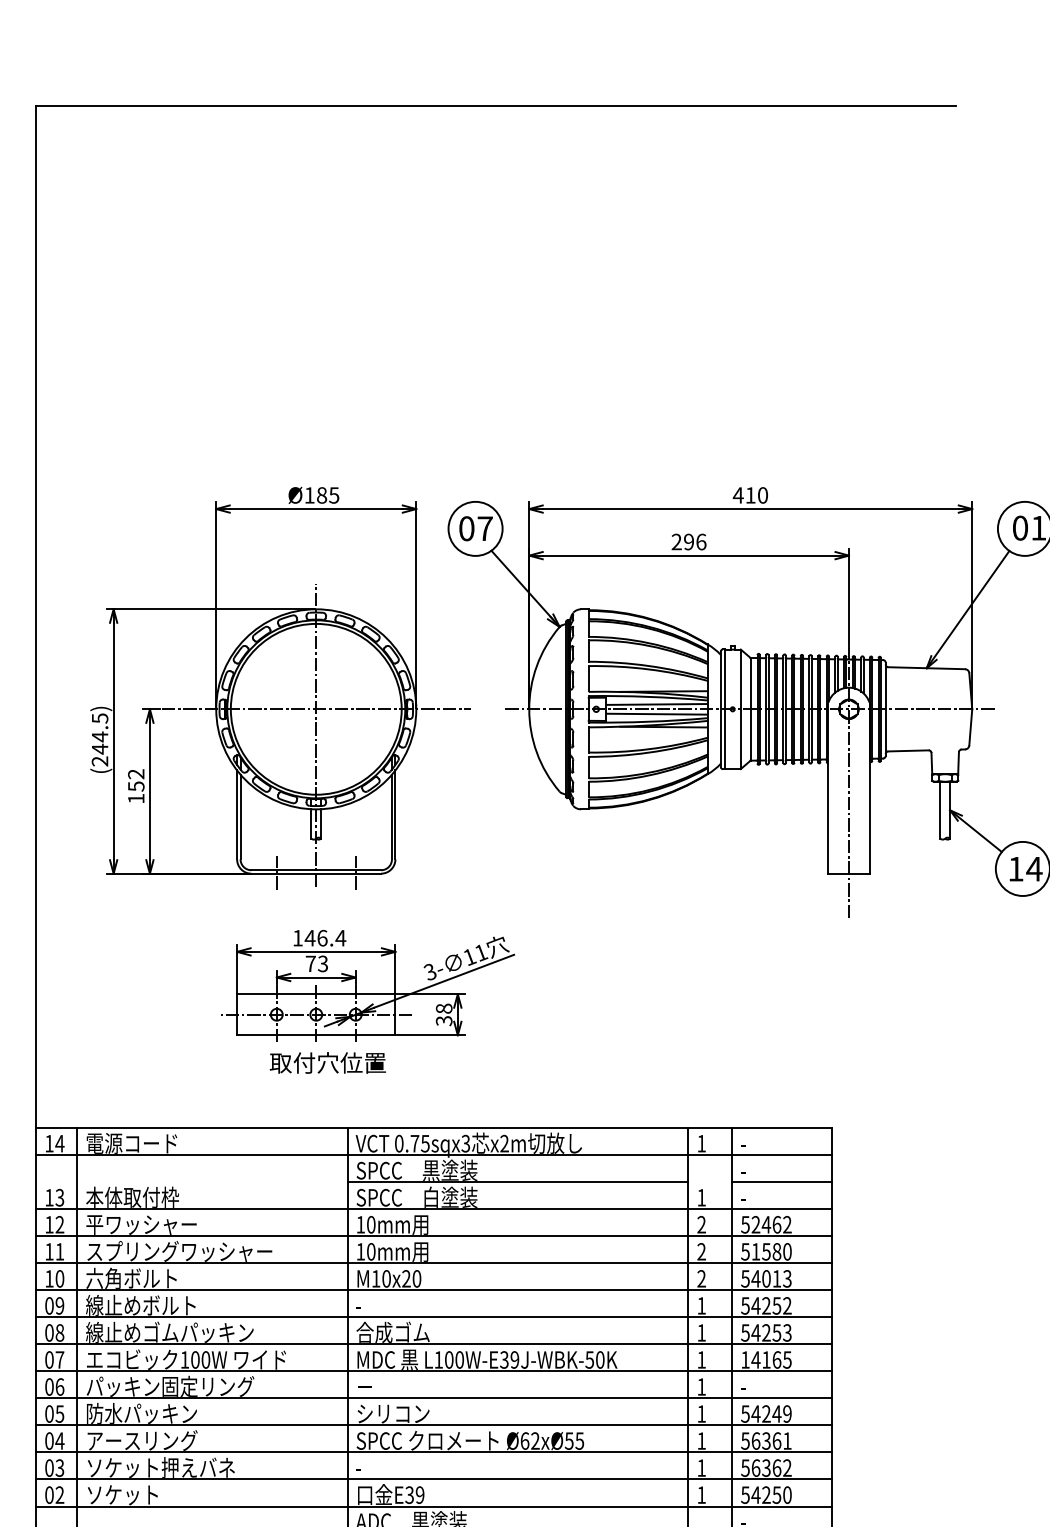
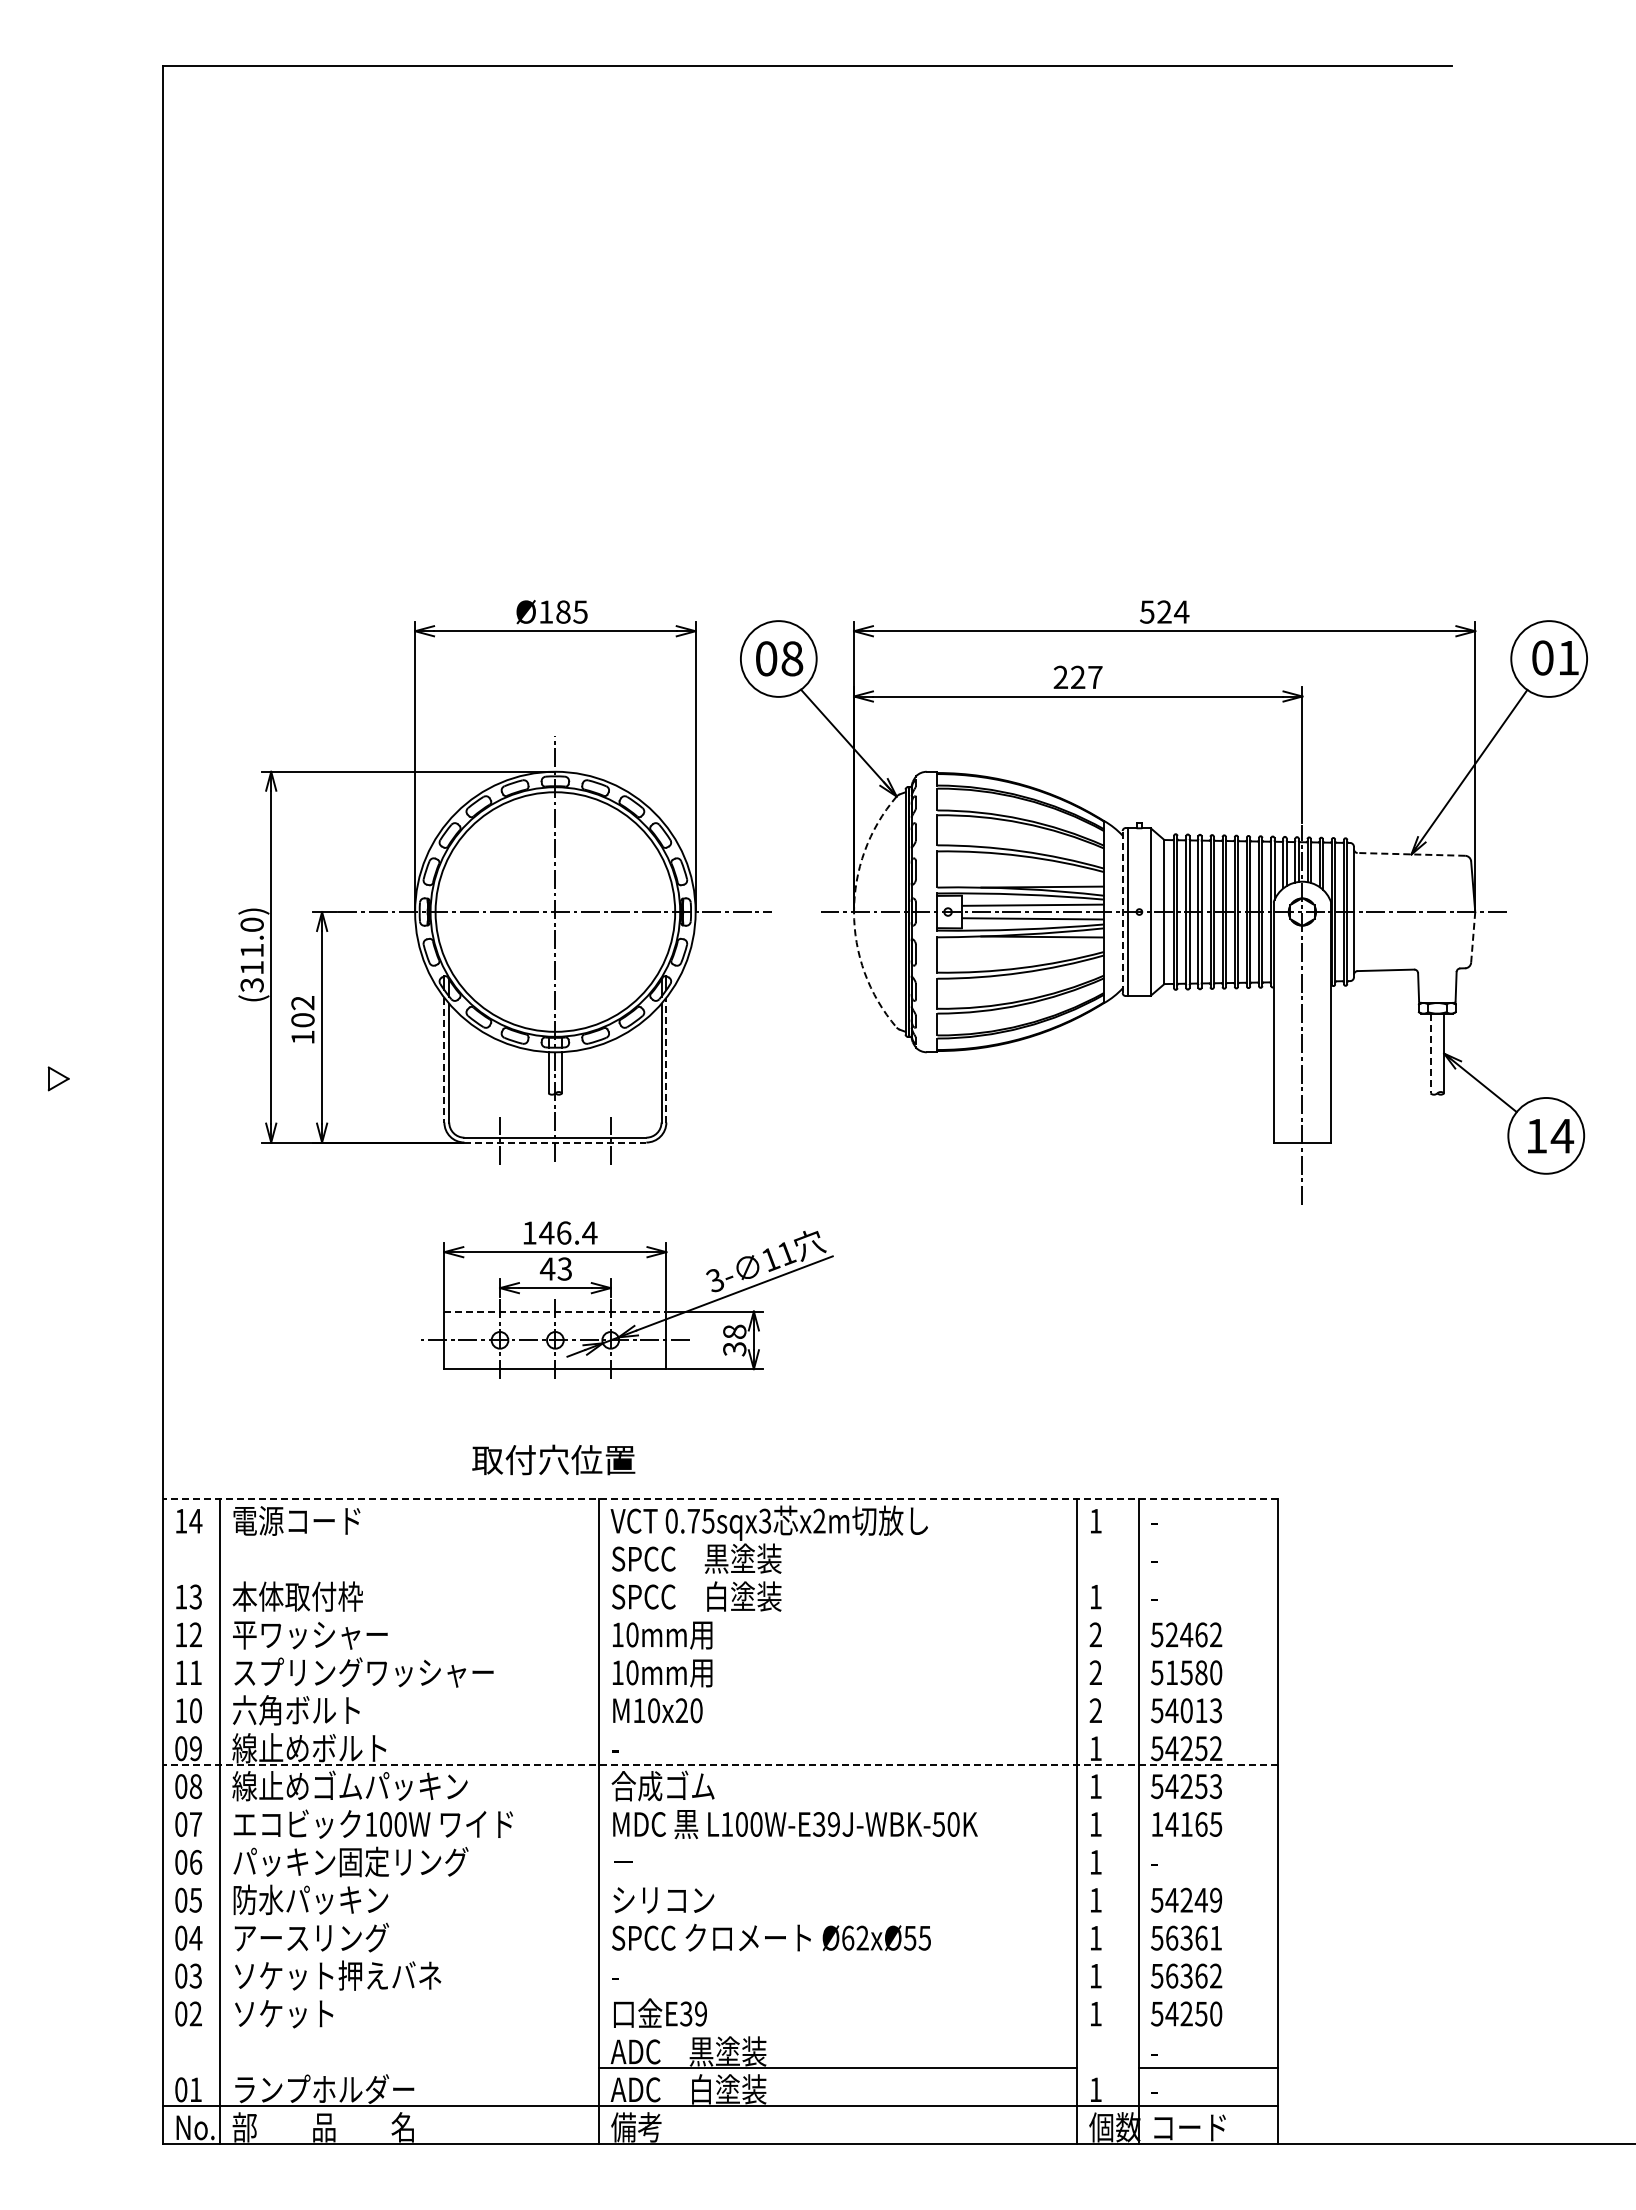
text: (750, 495) -> (1164, 611), 410 -> 524
text: (485, 528) -> (792, 658), 07 -> 08
text: (695, 542) -> (1086, 677), 296 -> 227
line: (926, 668) -> (1411, 854), solid -> dashed
arc: (529, 709) -> (854, 912), solid -> dashed
line: (720, 709) -> (1122, 912), solid -> dashed
line: (970, 726) -> (1473, 936), solid -> dashed
text: (99, 739) -> (251, 954), (244.5) -> (311.0)
text: (135, 786) -> (302, 1020), 152 -> 102
line: (940, 810) -> (1430, 1053), solid -> dashed
line: (395, 814) -> (666, 1059), solid -> dashed
line: (237, 815) -> (444, 1060), solid -> dashed
line: (316, 873) -> (555, 1142), solid -> dashed
text: (310, 963) -> (547, 1268), 73 -> 43
line: (316, 994) -> (555, 1311), solid -> dashed
text: (327, 1062) -> (553, 1459), moved
line: (434, 1128) -> (720, 1499), solid -> dashed
line: (434, 1155) -> (720, 1537), removed
line: (518, 1182) -> (838, 1575), removed
line: (782, 1182) -> (1208, 1575), removed
line: (434, 1208) -> (720, 1612), removed
line: (434, 1235) -> (720, 1650), removed
line: (434, 1263) -> (720, 1688), removed
line: (434, 1290) -> (720, 1726), removed
line: (434, 1317) -> (720, 1764), solid -> dashed
line: (434, 1344) -> (720, 1802), removed
line: (434, 1371) -> (720, 1840), removed
line: (434, 1398) -> (720, 1878), removed
line: (434, 1425) -> (720, 1916), removed
line: (434, 1452) -> (720, 1954), removed
line: (434, 1479) -> (720, 1992), removed
line: (434, 1506) -> (720, 2029), removed

